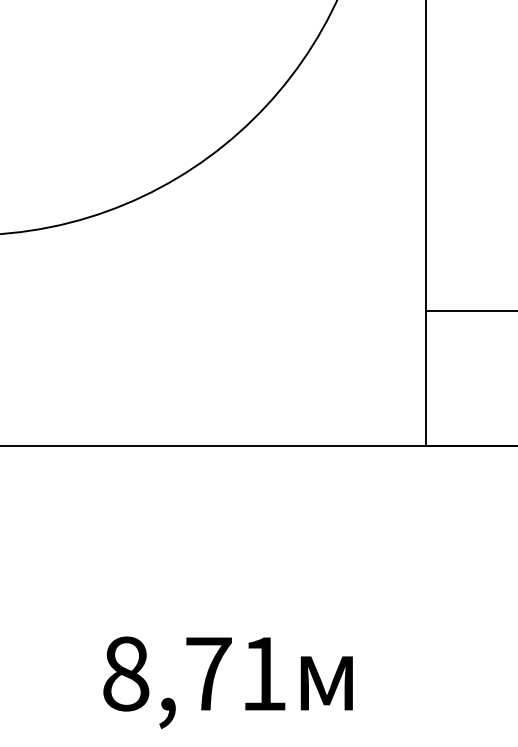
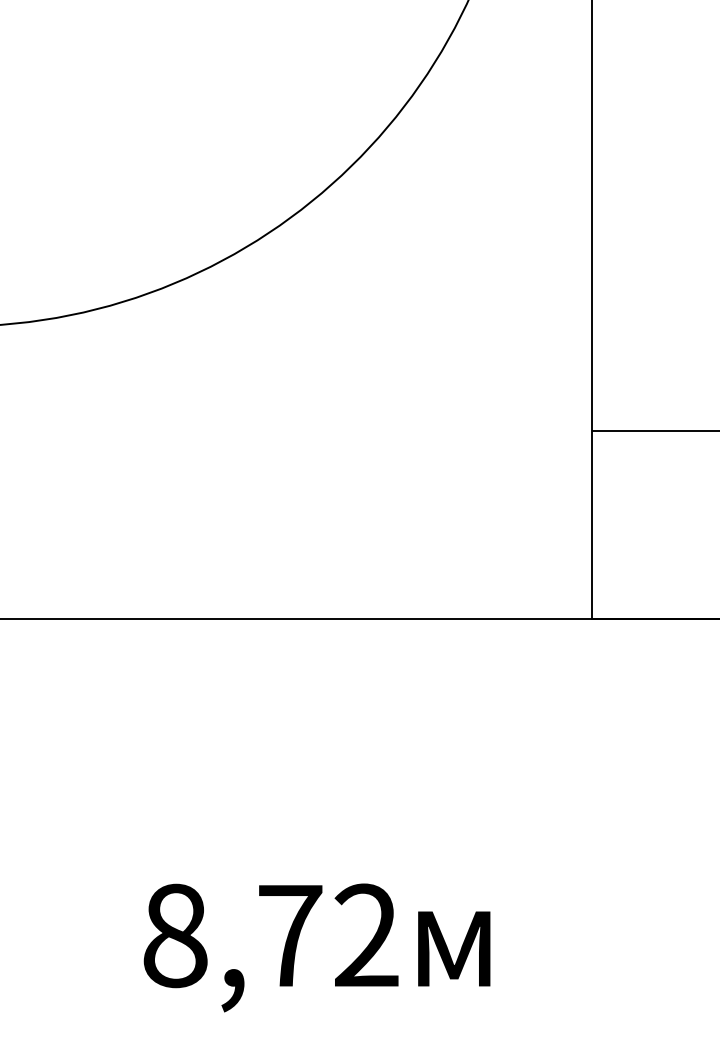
text: (263, 672) -> (366, 934), 8,71 -> 8,72

